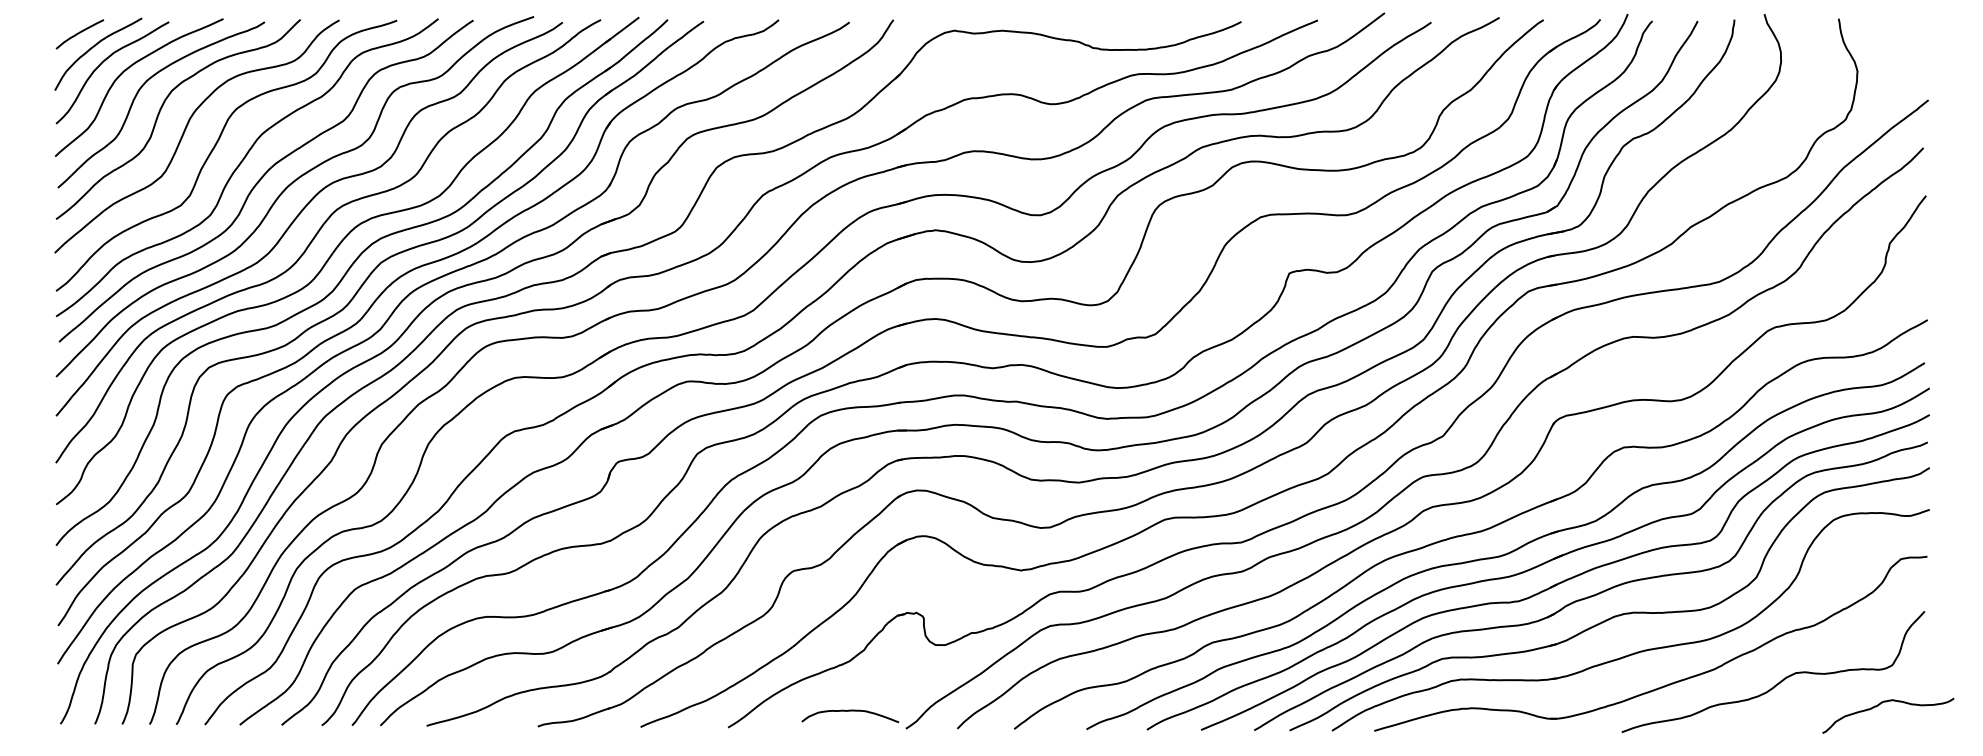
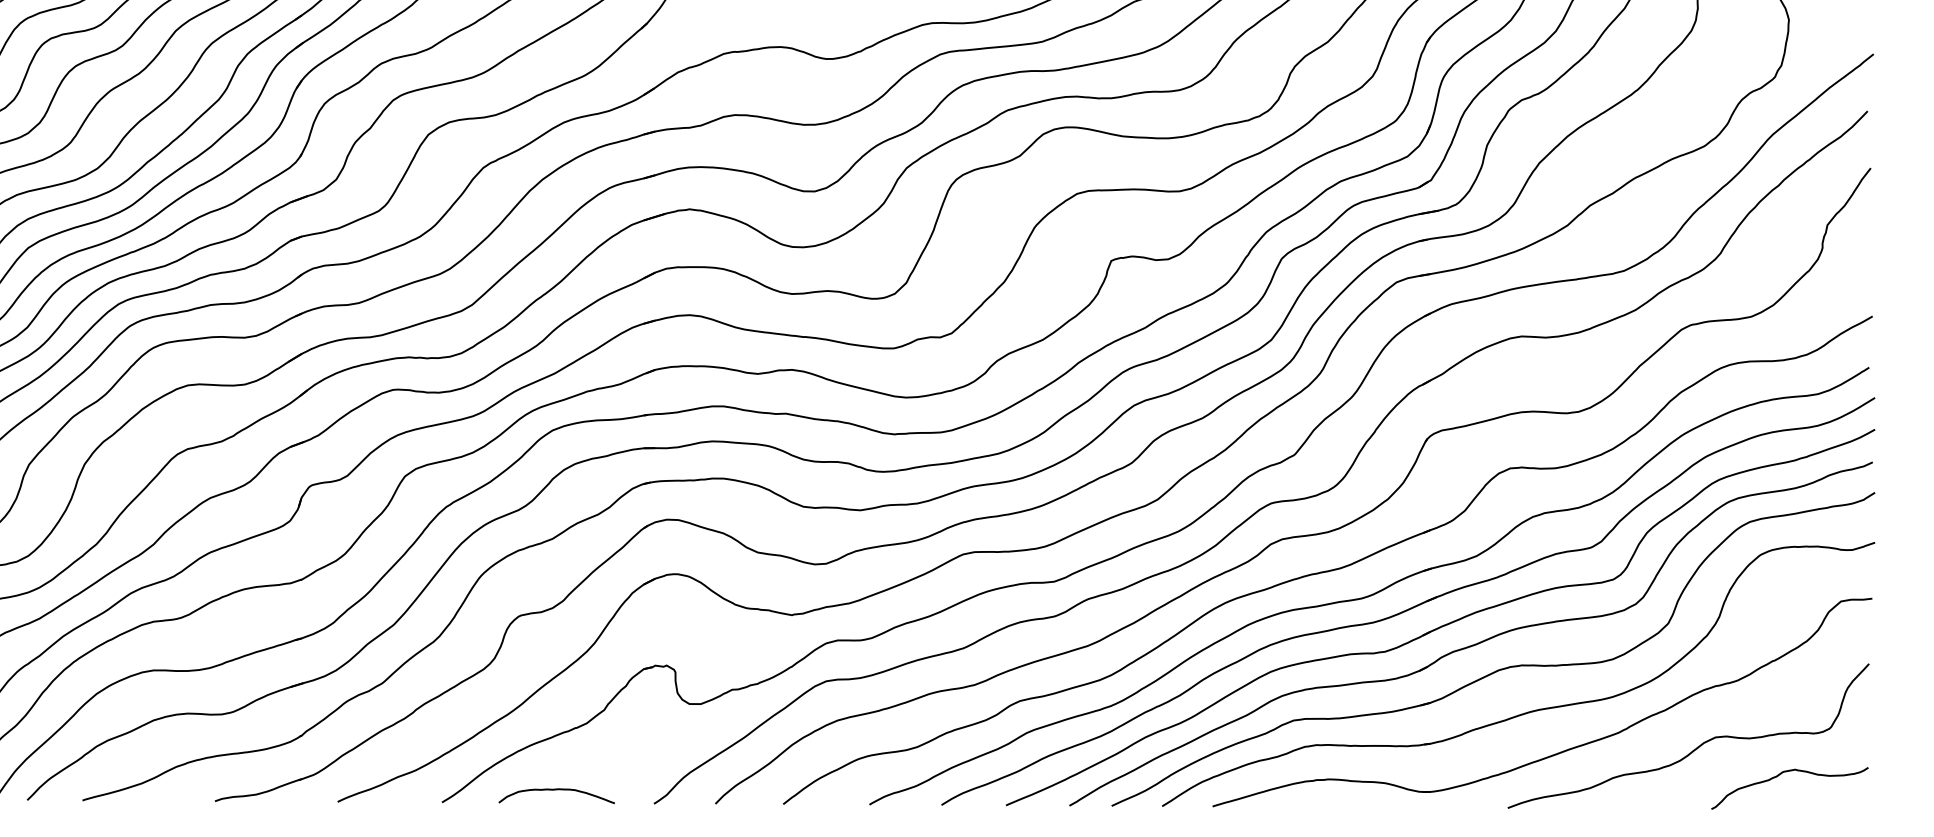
curve: (1886, 702) -> (1787, 772), moved
curve: (850, 711) -> (556, 790), moved

